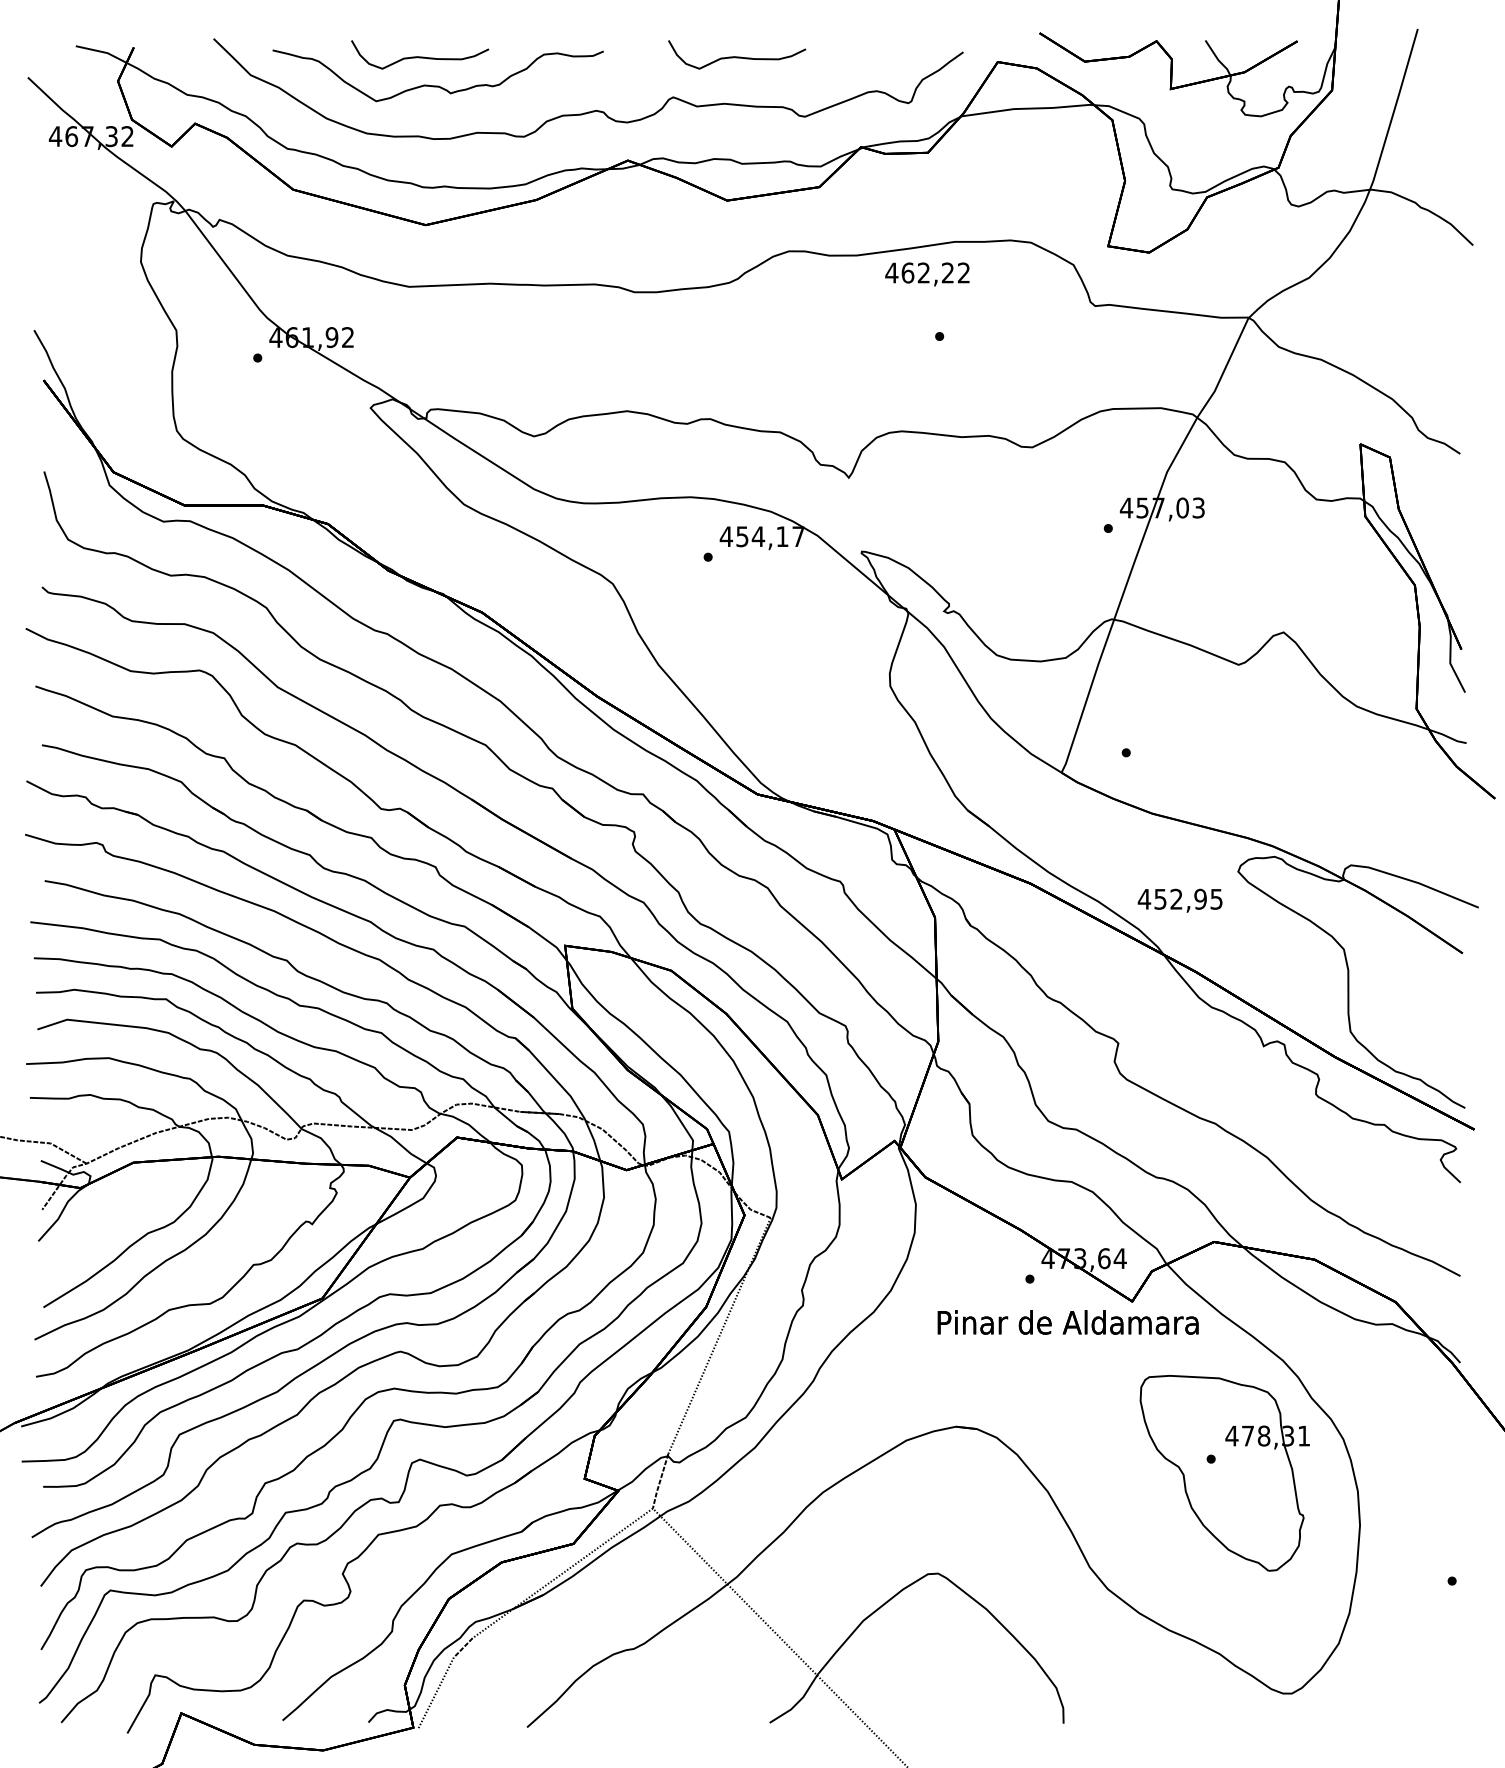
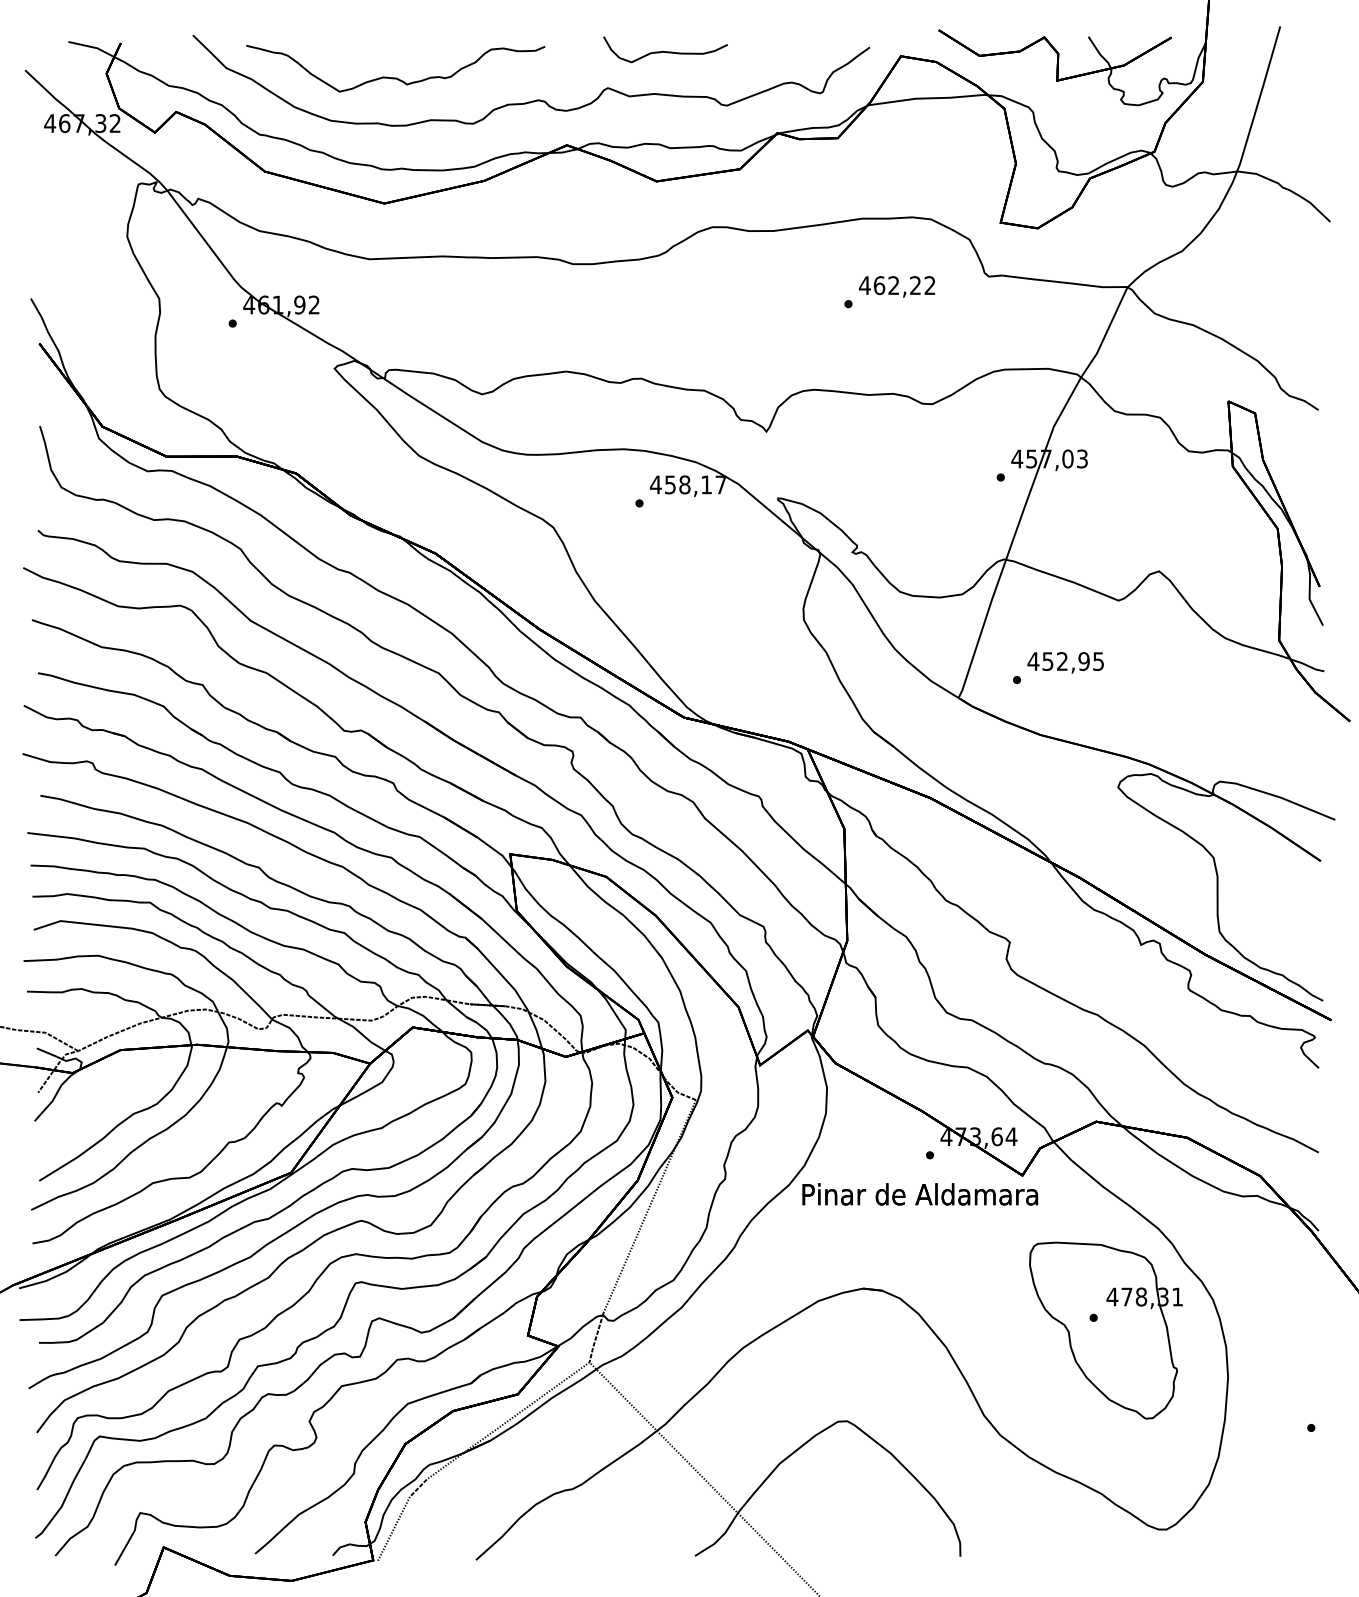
curve: (420, 56) -> (379, 51), removed
text: (927, 274) -> (897, 286), moved
text: (758, 536) -> (684, 484), 454,17 -> 458,17
text: (1179, 900) -> (1065, 662), moved
text: (1067, 1322) -> (919, 1194), moved

